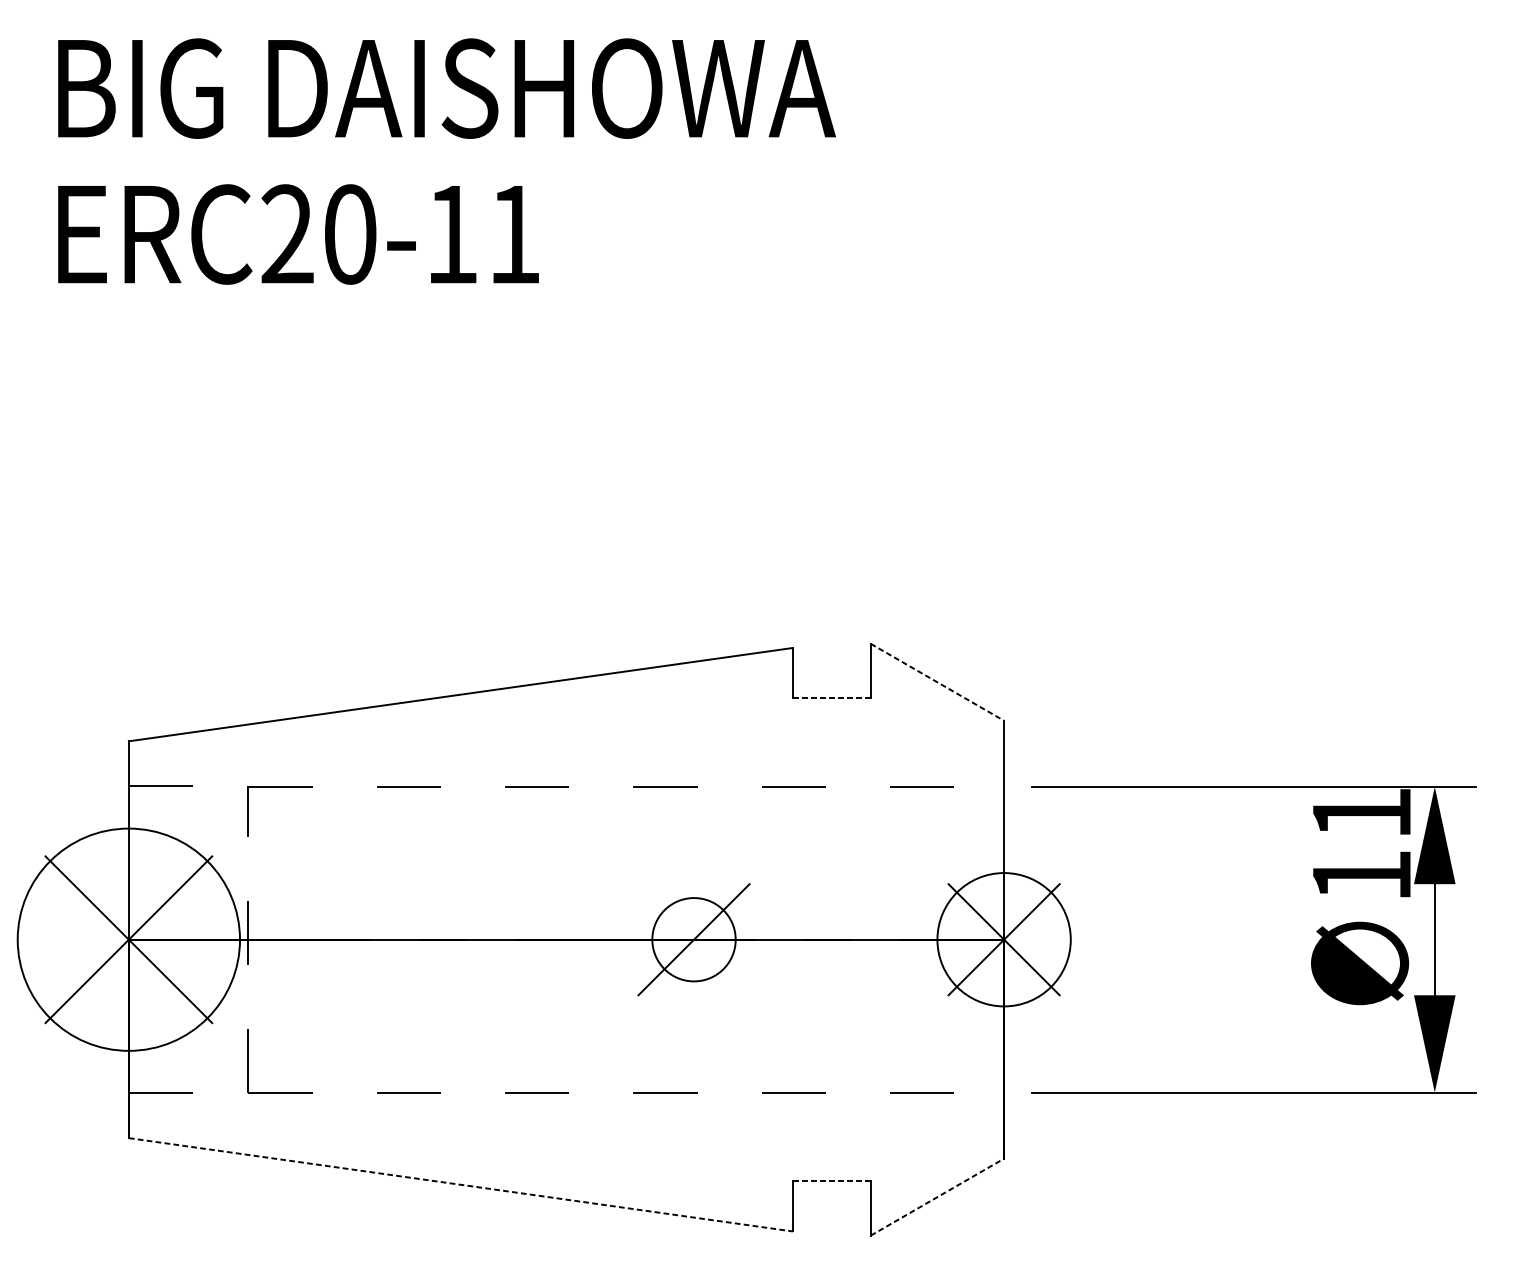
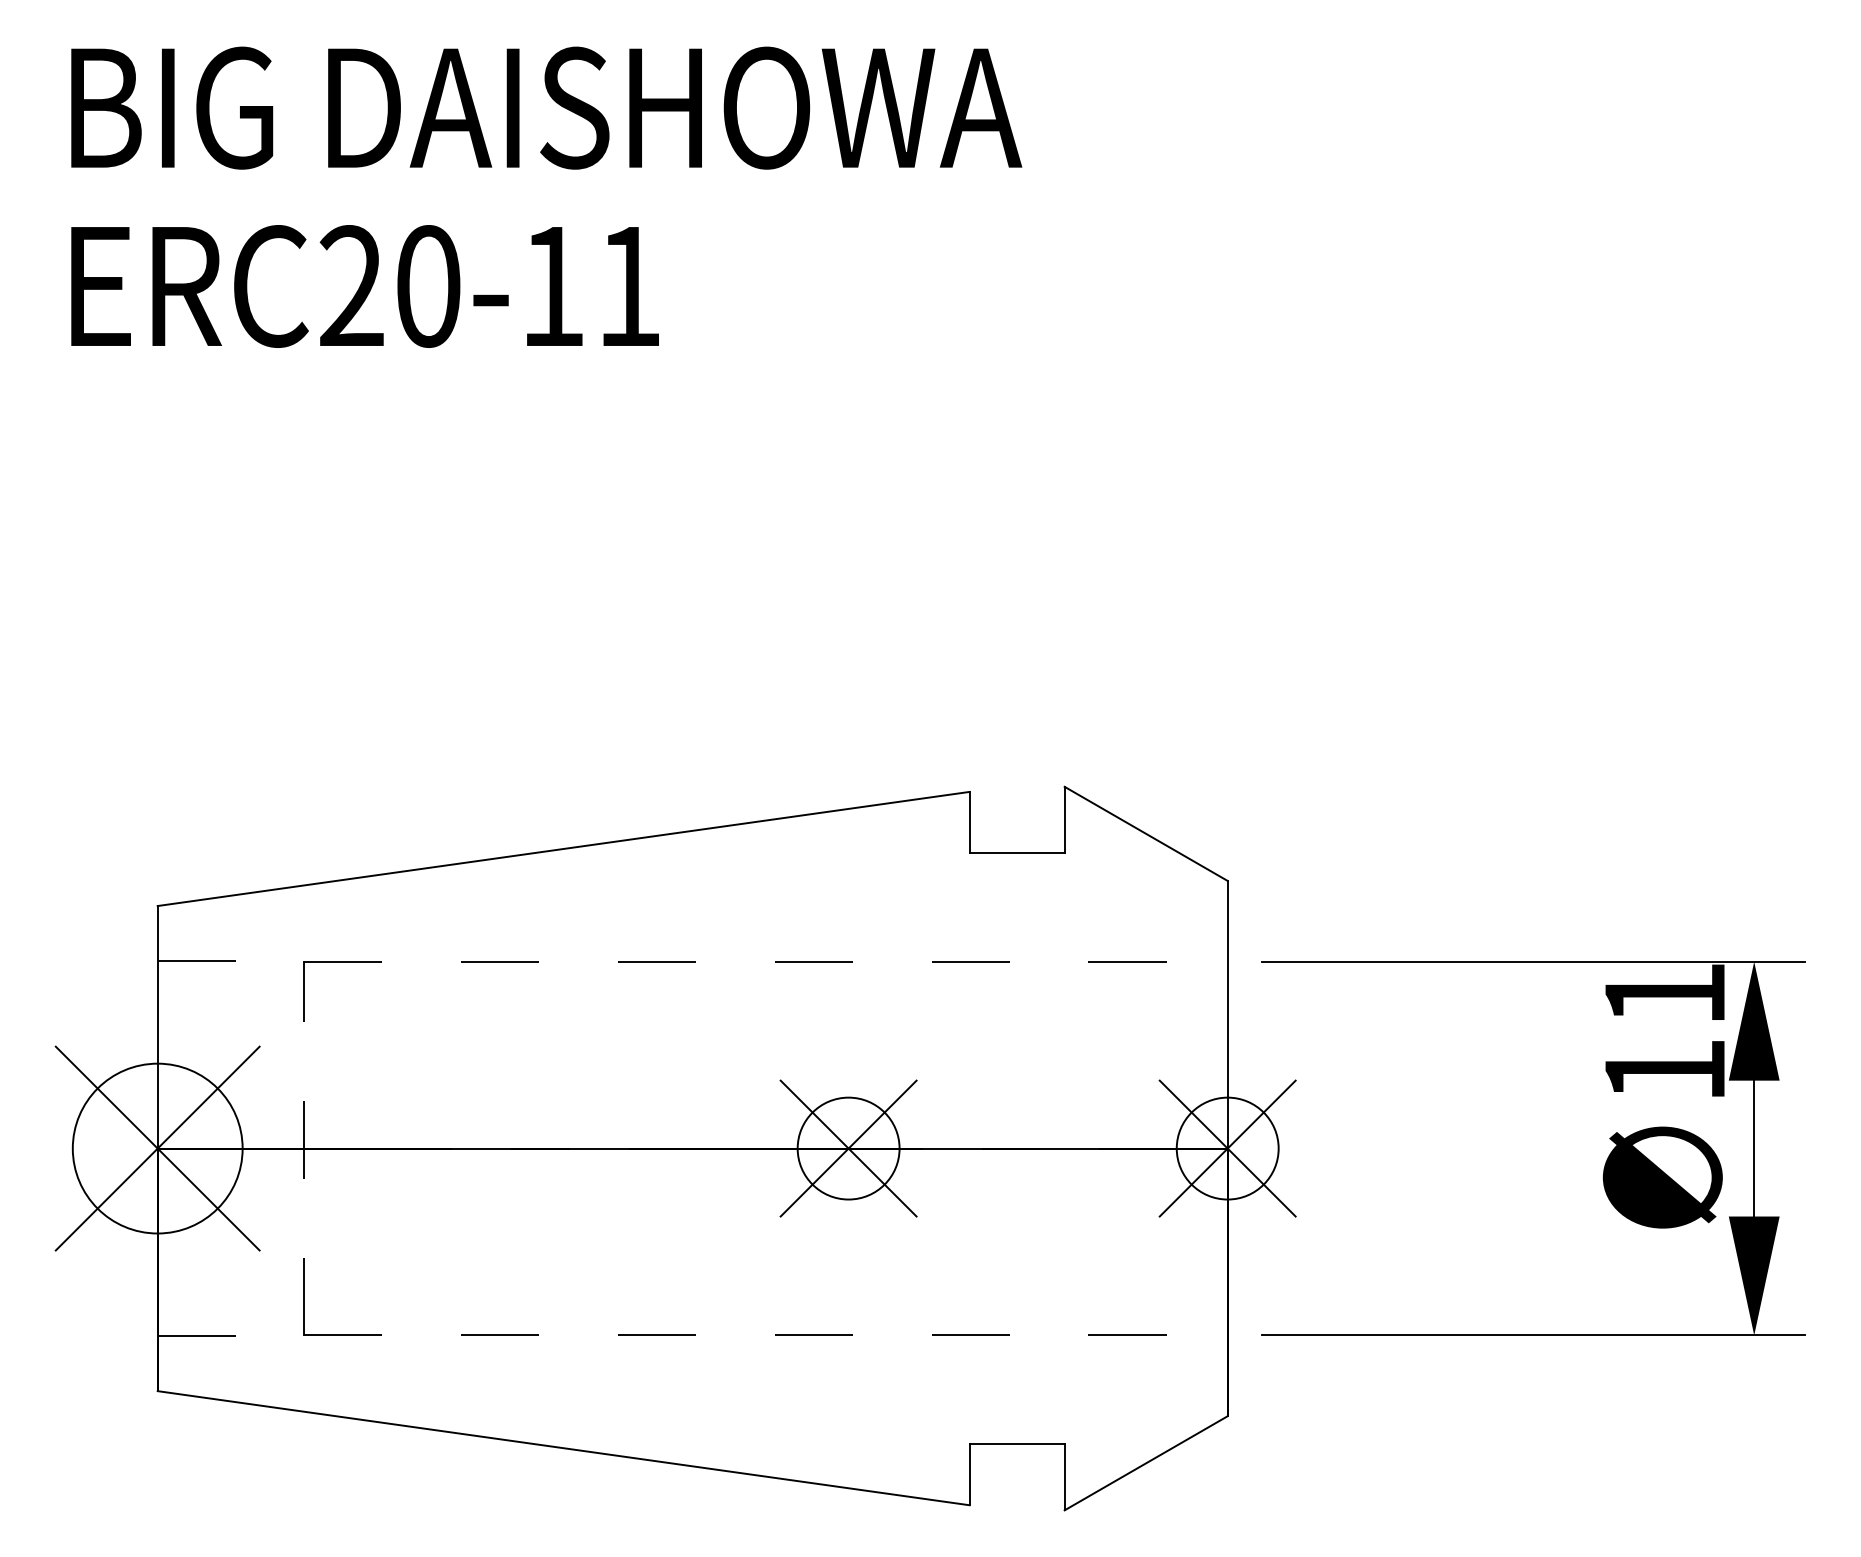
line: (937, 682) -> (1146, 834), dashed -> solid
line: (832, 698) -> (1017, 853), dashed -> solid
circle: (128, 939) -> (157, 1148), size x0.62
line: (693, 939) -> (848, 1148), added
circle: (1003, 939) -> (1227, 1148), size x0.62
line: (832, 1181) -> (1017, 1444), dashed -> solid
line: (460, 1185) -> (563, 1448), dashed -> solid
line: (937, 1197) -> (1146, 1463), dashed -> solid

